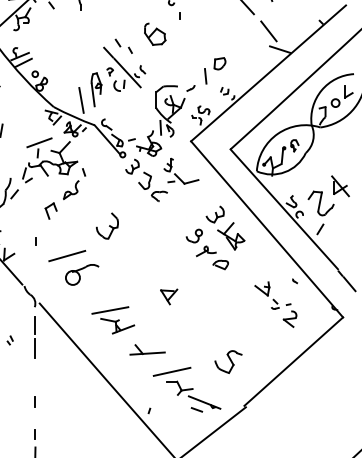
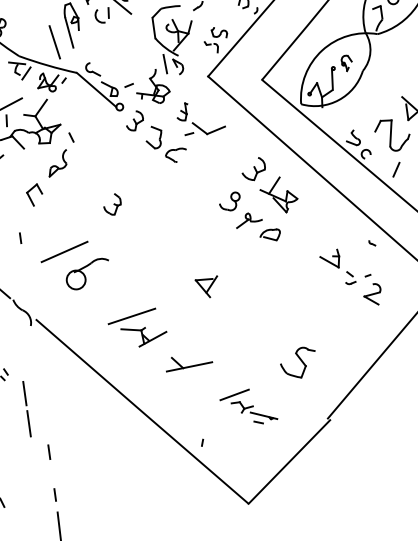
part: (107, 225) -> (112, 203), size x0.6
line: (34, 338) -> (25, 411), moved
part: (186, 389) -> (247, 407), size x0.6

